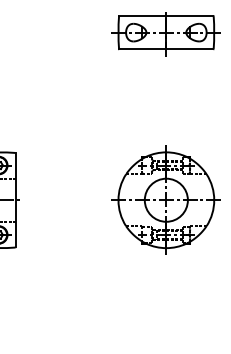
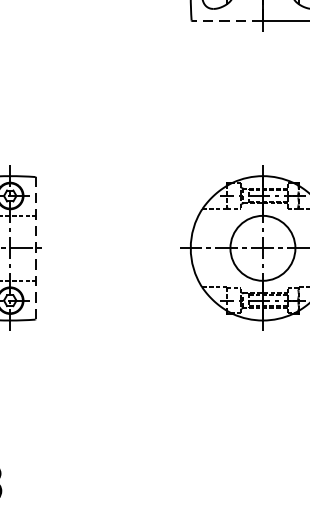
line: (142, 49) -> (226, 21), solid -> dashed
line: (15, 199) -> (35, 247), solid -> dashed

